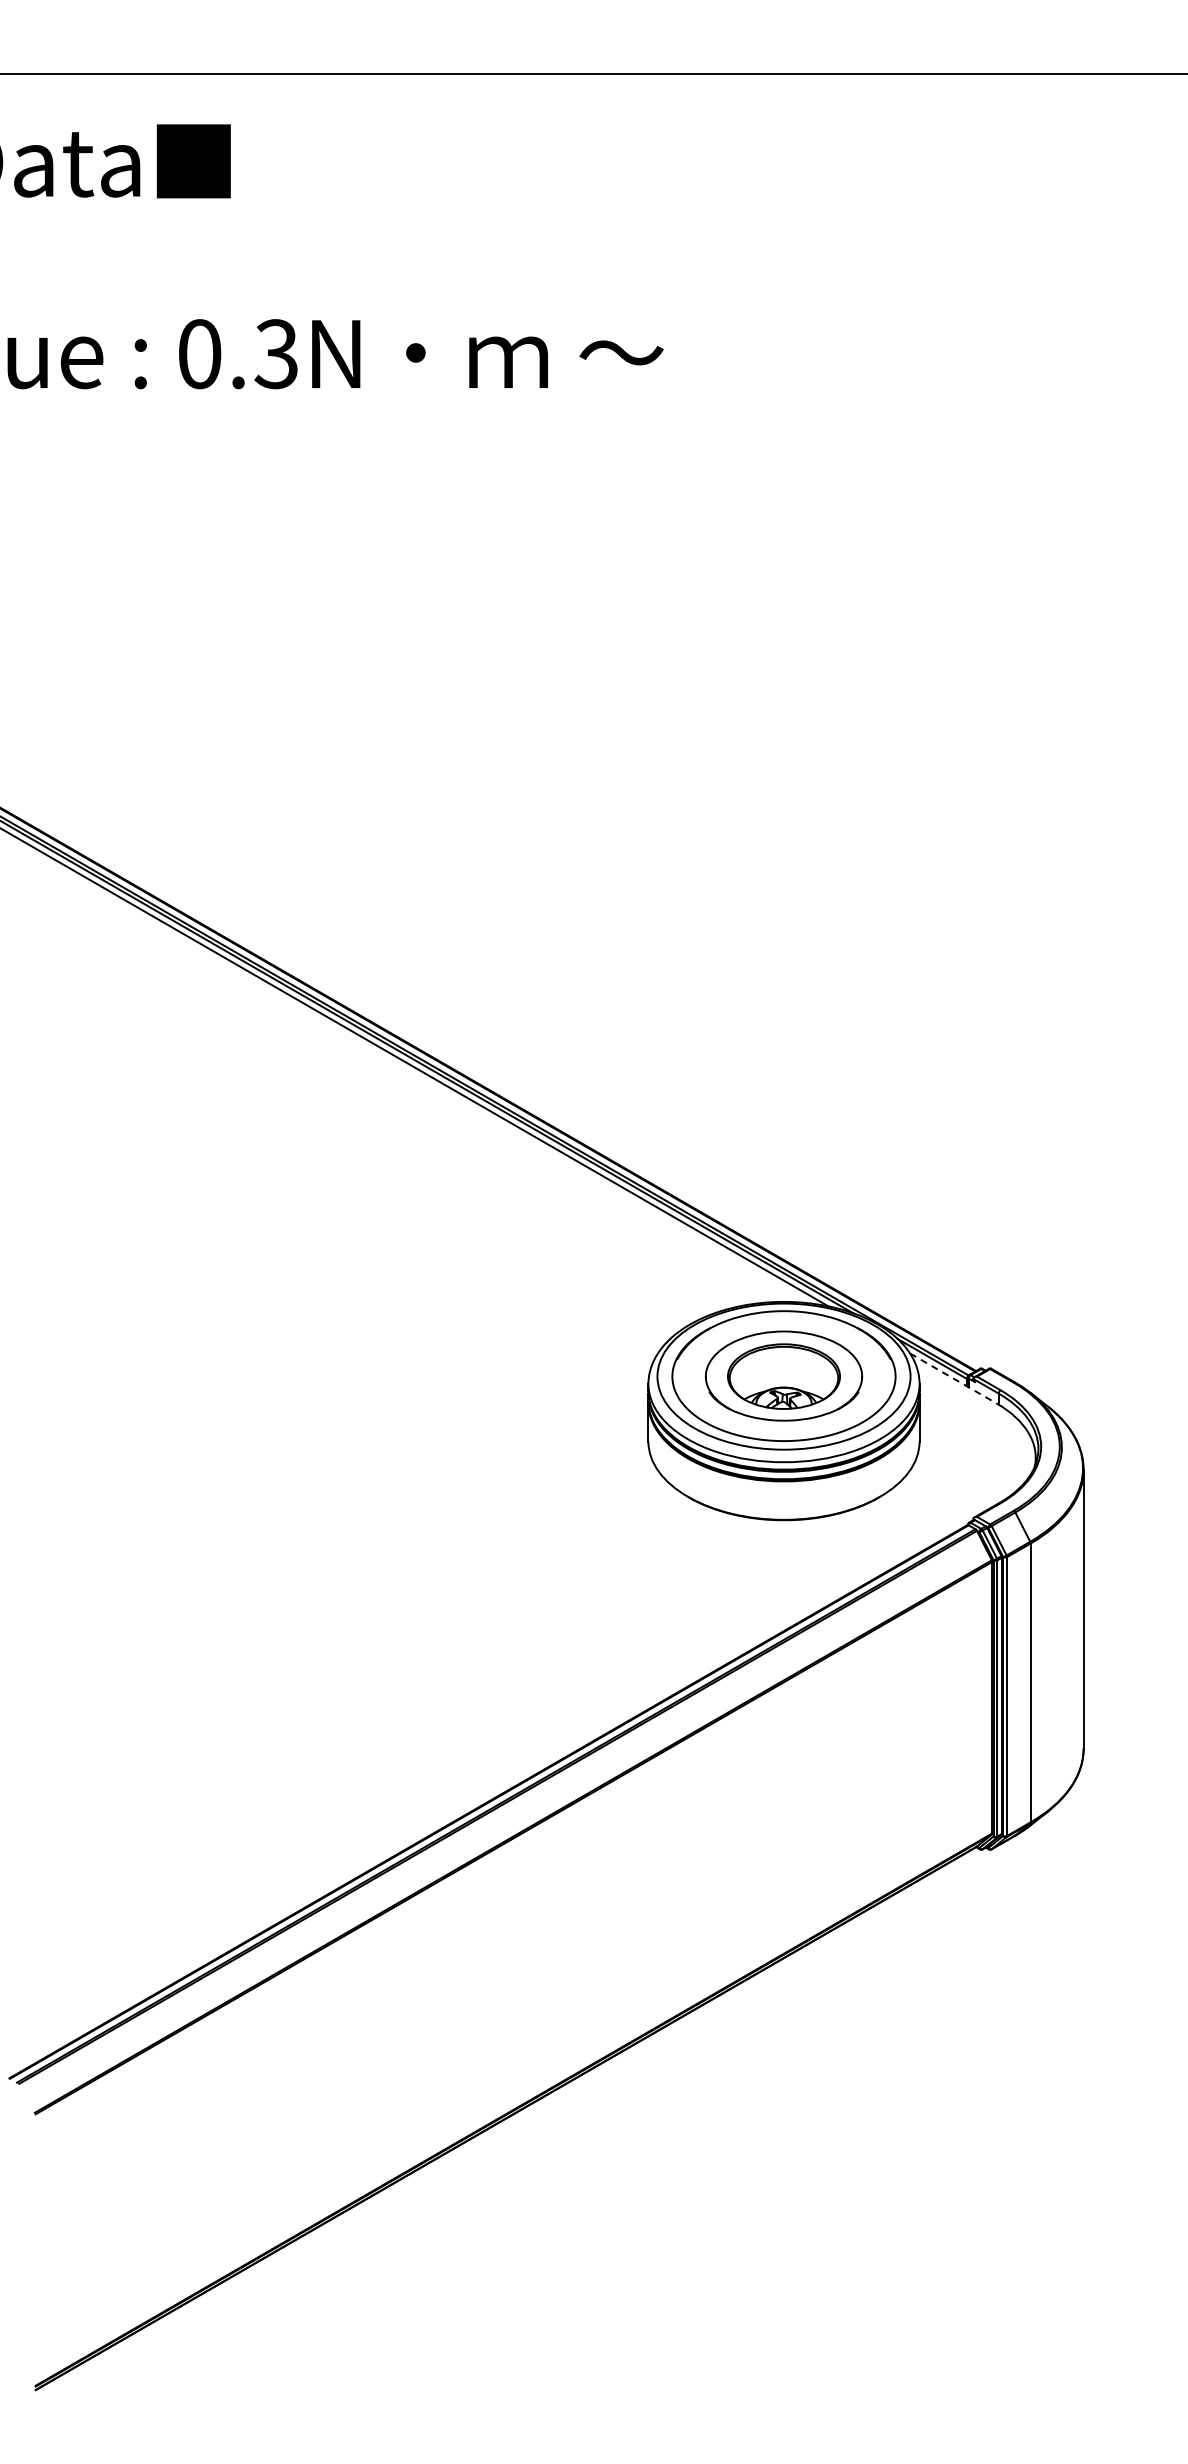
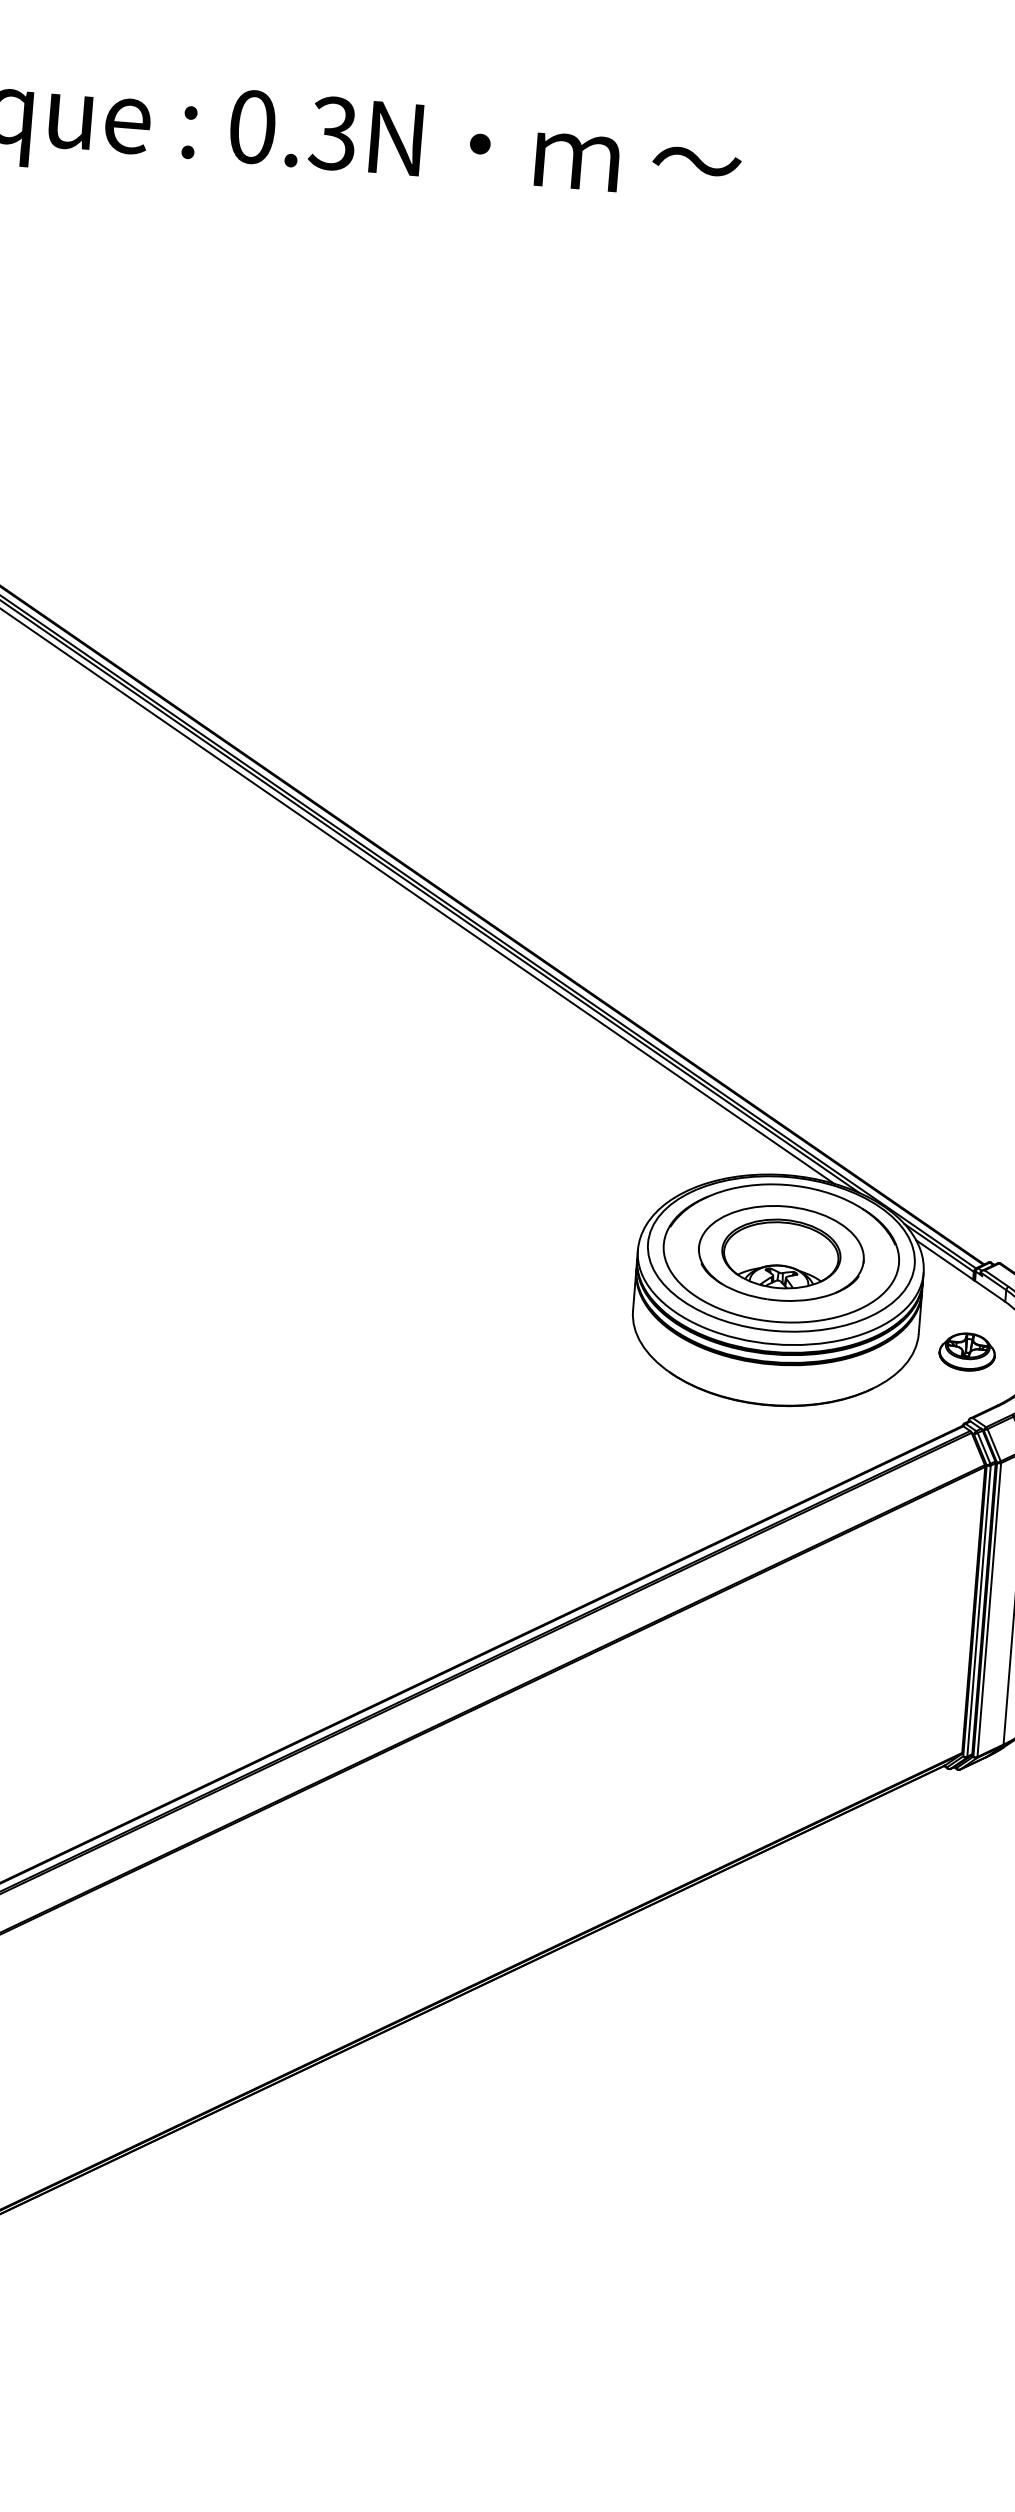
line: (953, 1378) -> (959, 1270), dashed -> solid
part: (966, 1454) -> (967, 1351), added

